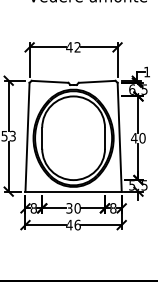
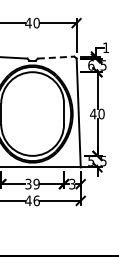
text: (77, 47) -> (36, 23), 42 -> 40
line: (97, 81) -> (56, 57), solid -> dashed
text: (77, 208) -> (36, 184), 30 -> 39
text: (113, 208) -> (72, 184), 8 -> 3

